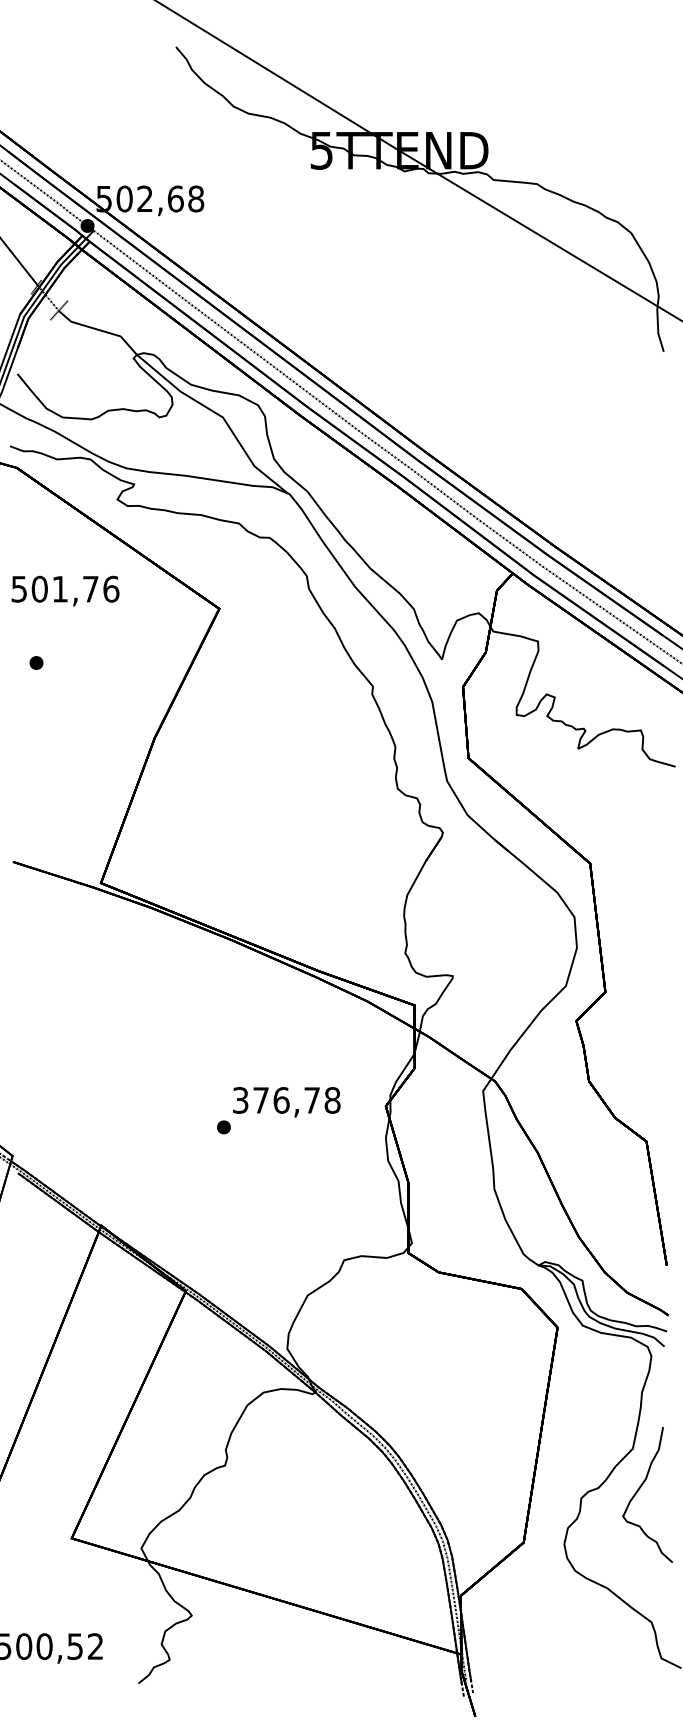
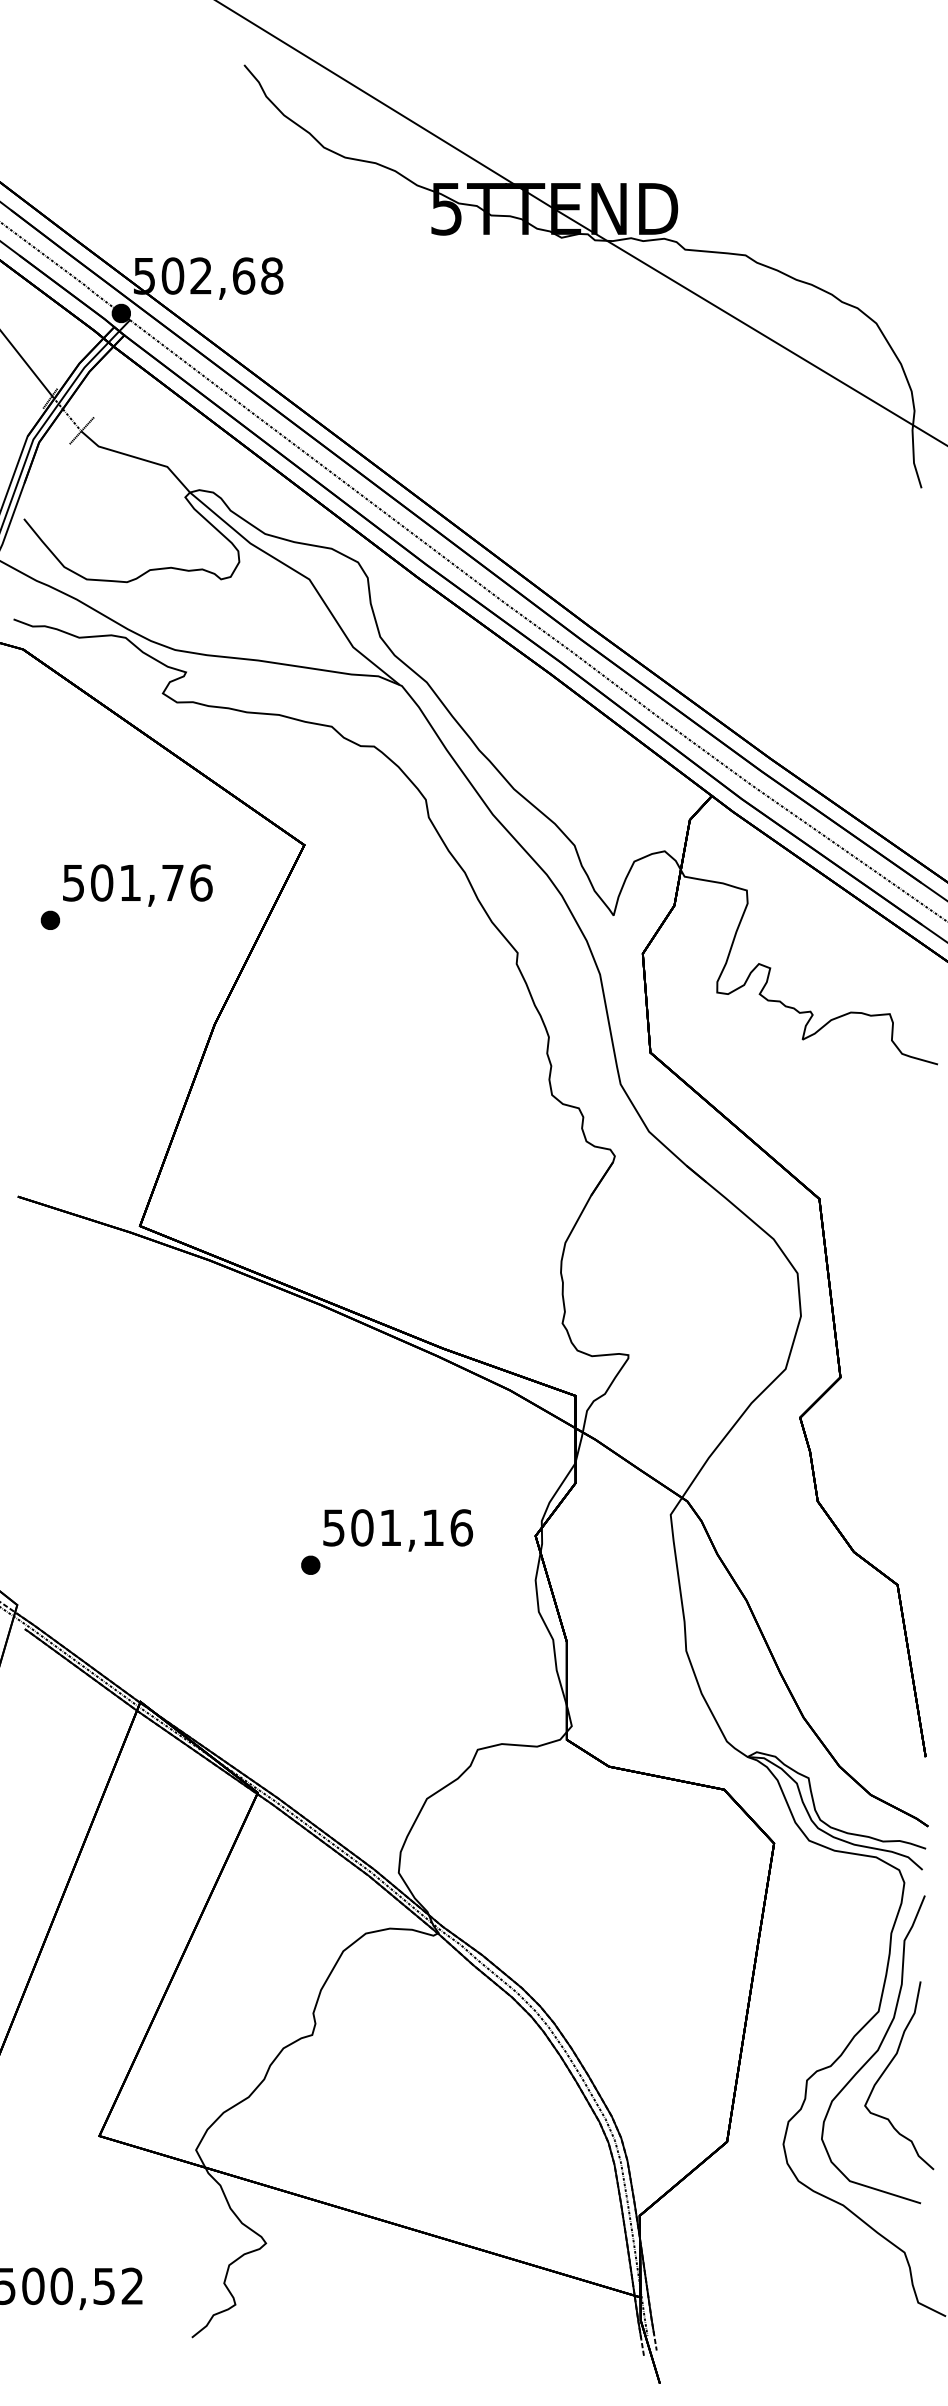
text: (65, 591) -> (137, 885), moved
text: (287, 1100) -> (398, 1527), 376,78 -> 501,16
curve: (630, 1477) -> (875, 2051), added

